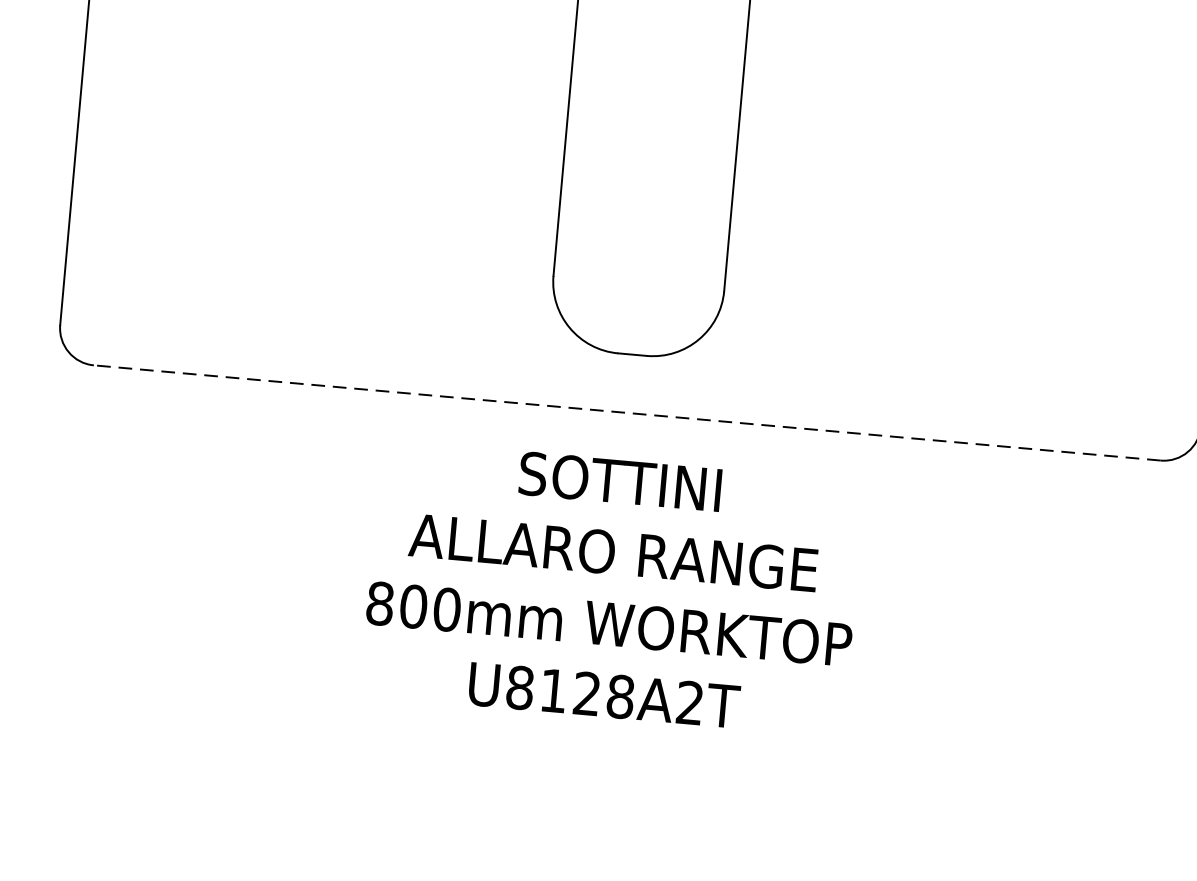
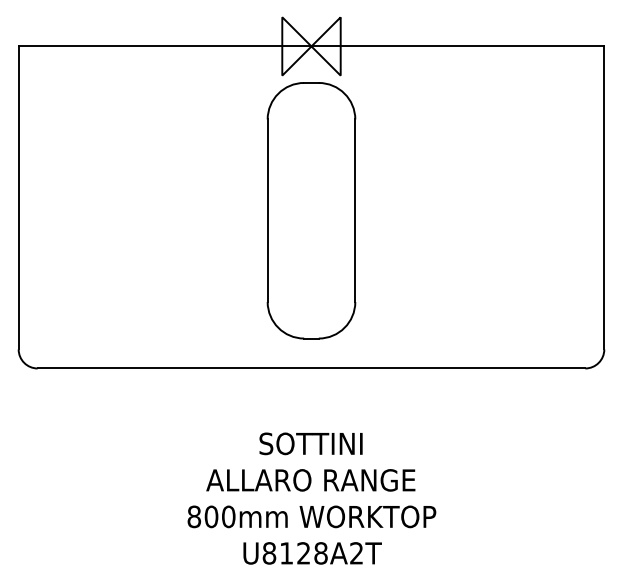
line: (627, 412) -> (311, 368), dashed -> solid
text: (611, 588) -> (311, 498), moved

